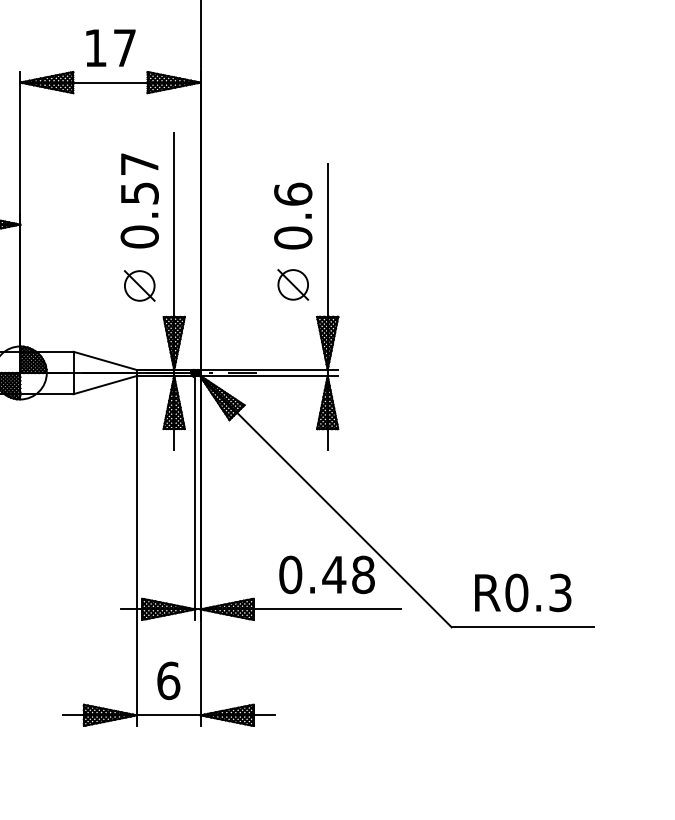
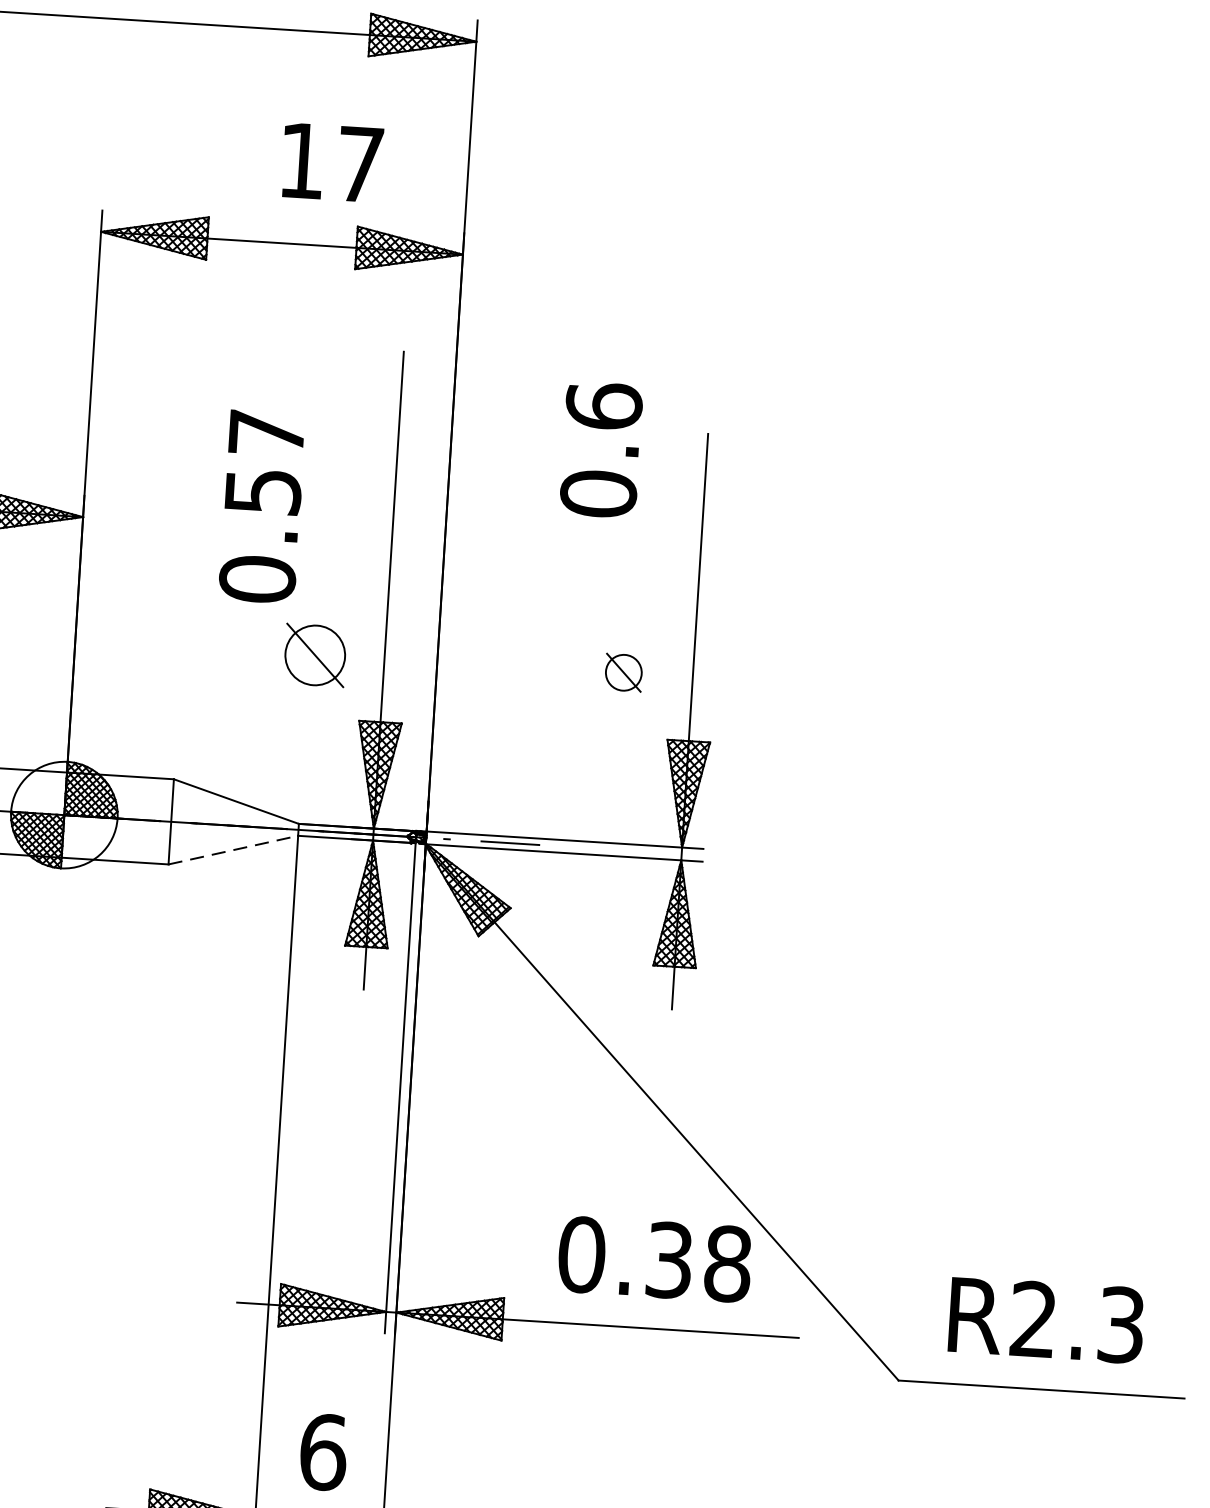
text: (110, 47) -> (331, 161), moved
text: (139, 200) -> (261, 505), moved
text: (293, 215) -> (601, 448), moved
part: (293, 284) -> (624, 671), size x0.6
line: (105, 385) -> (233, 851), solid -> dashed
text: (334, 574) -> (669, 1259), 0.48 -> 0.38
text: (516, 592) -> (1033, 1318), R0.3 -> R2.3

